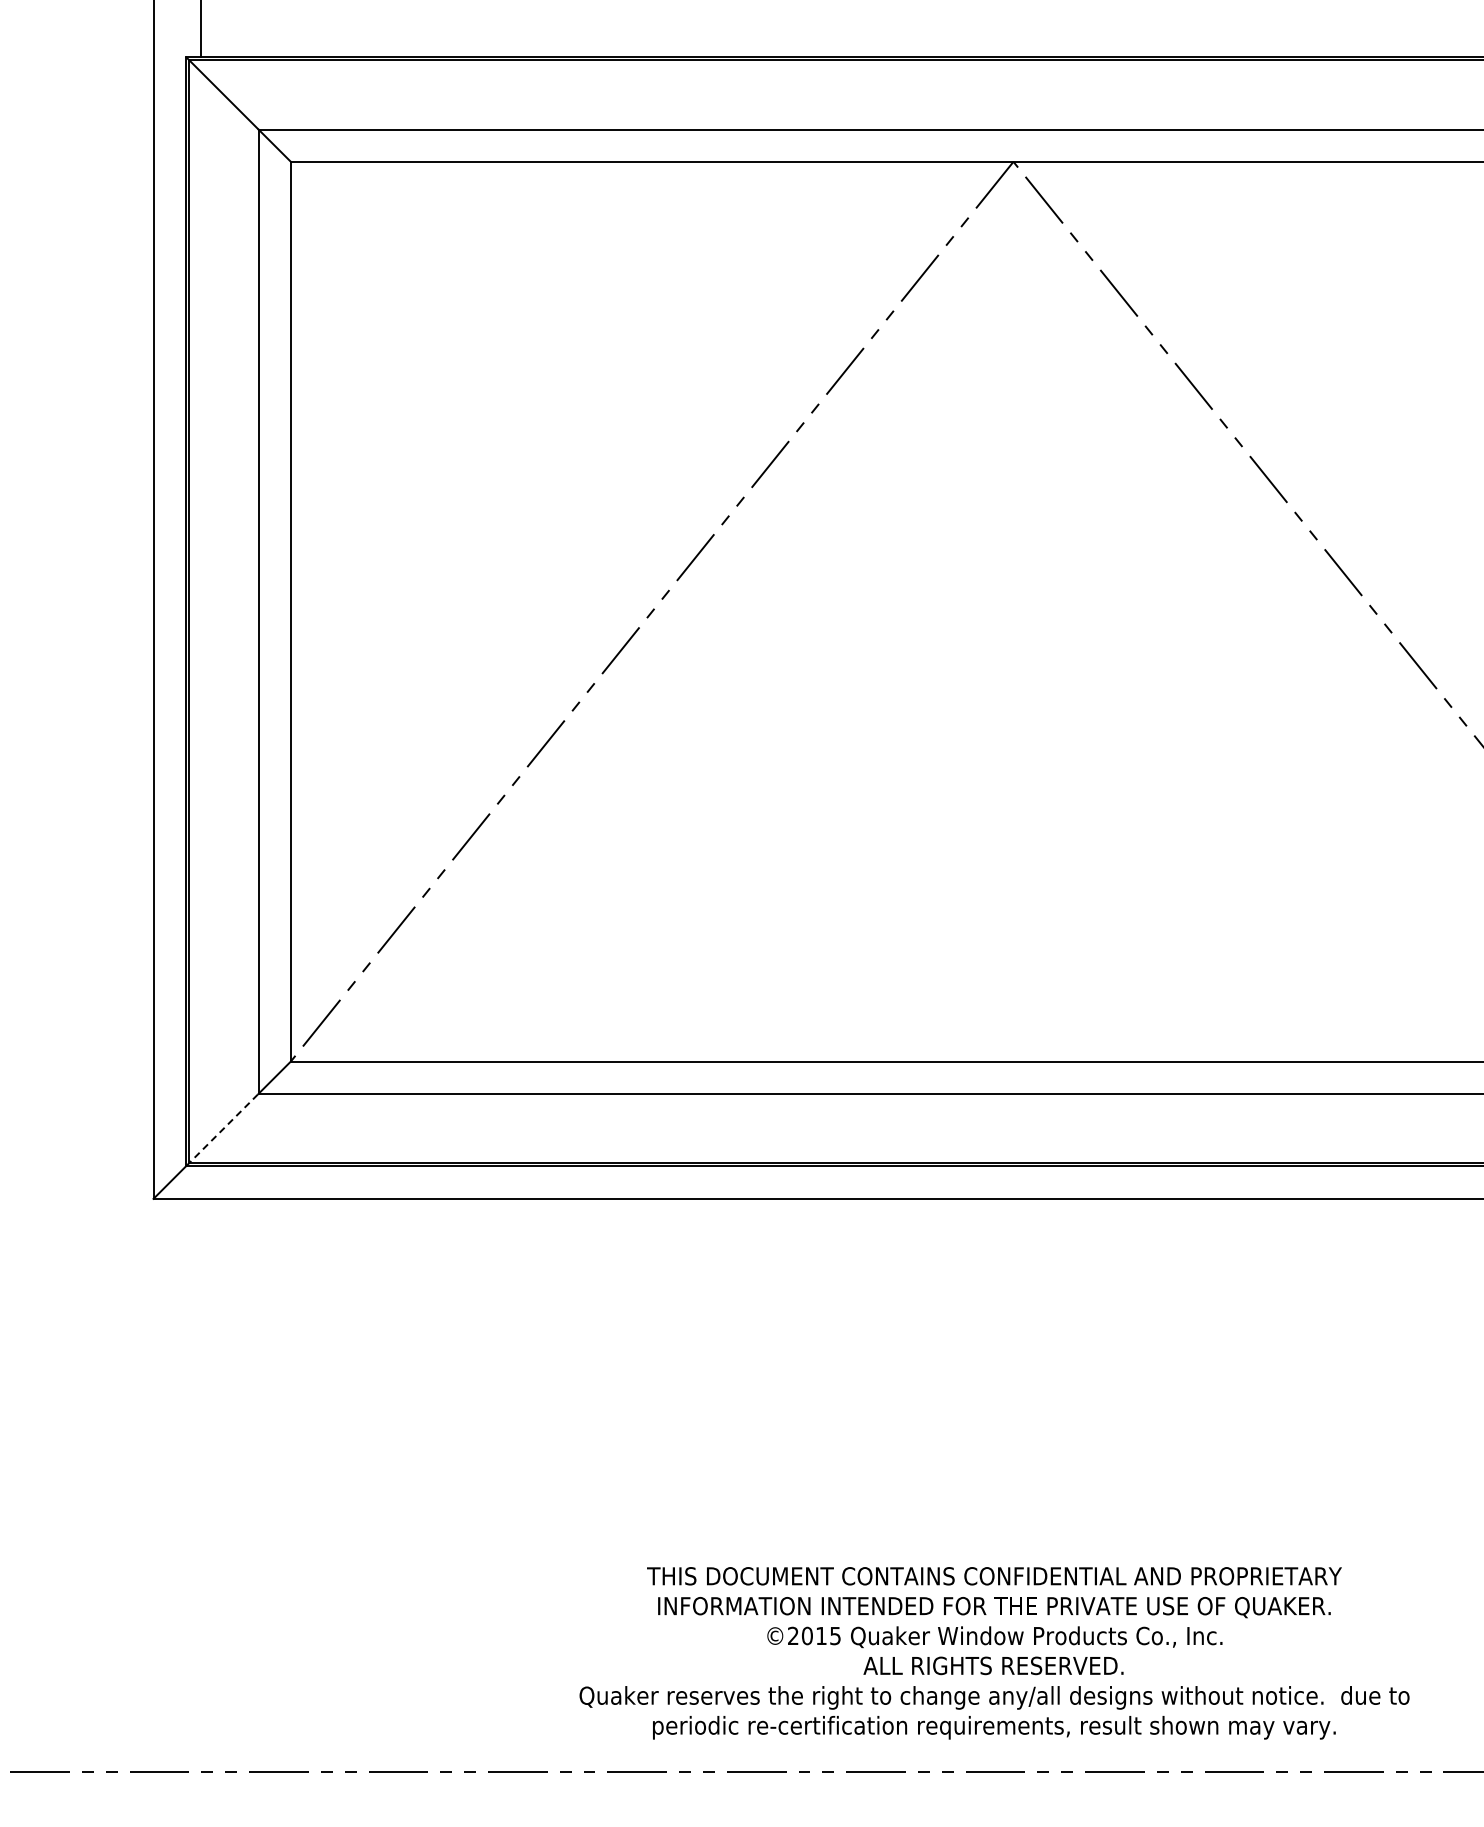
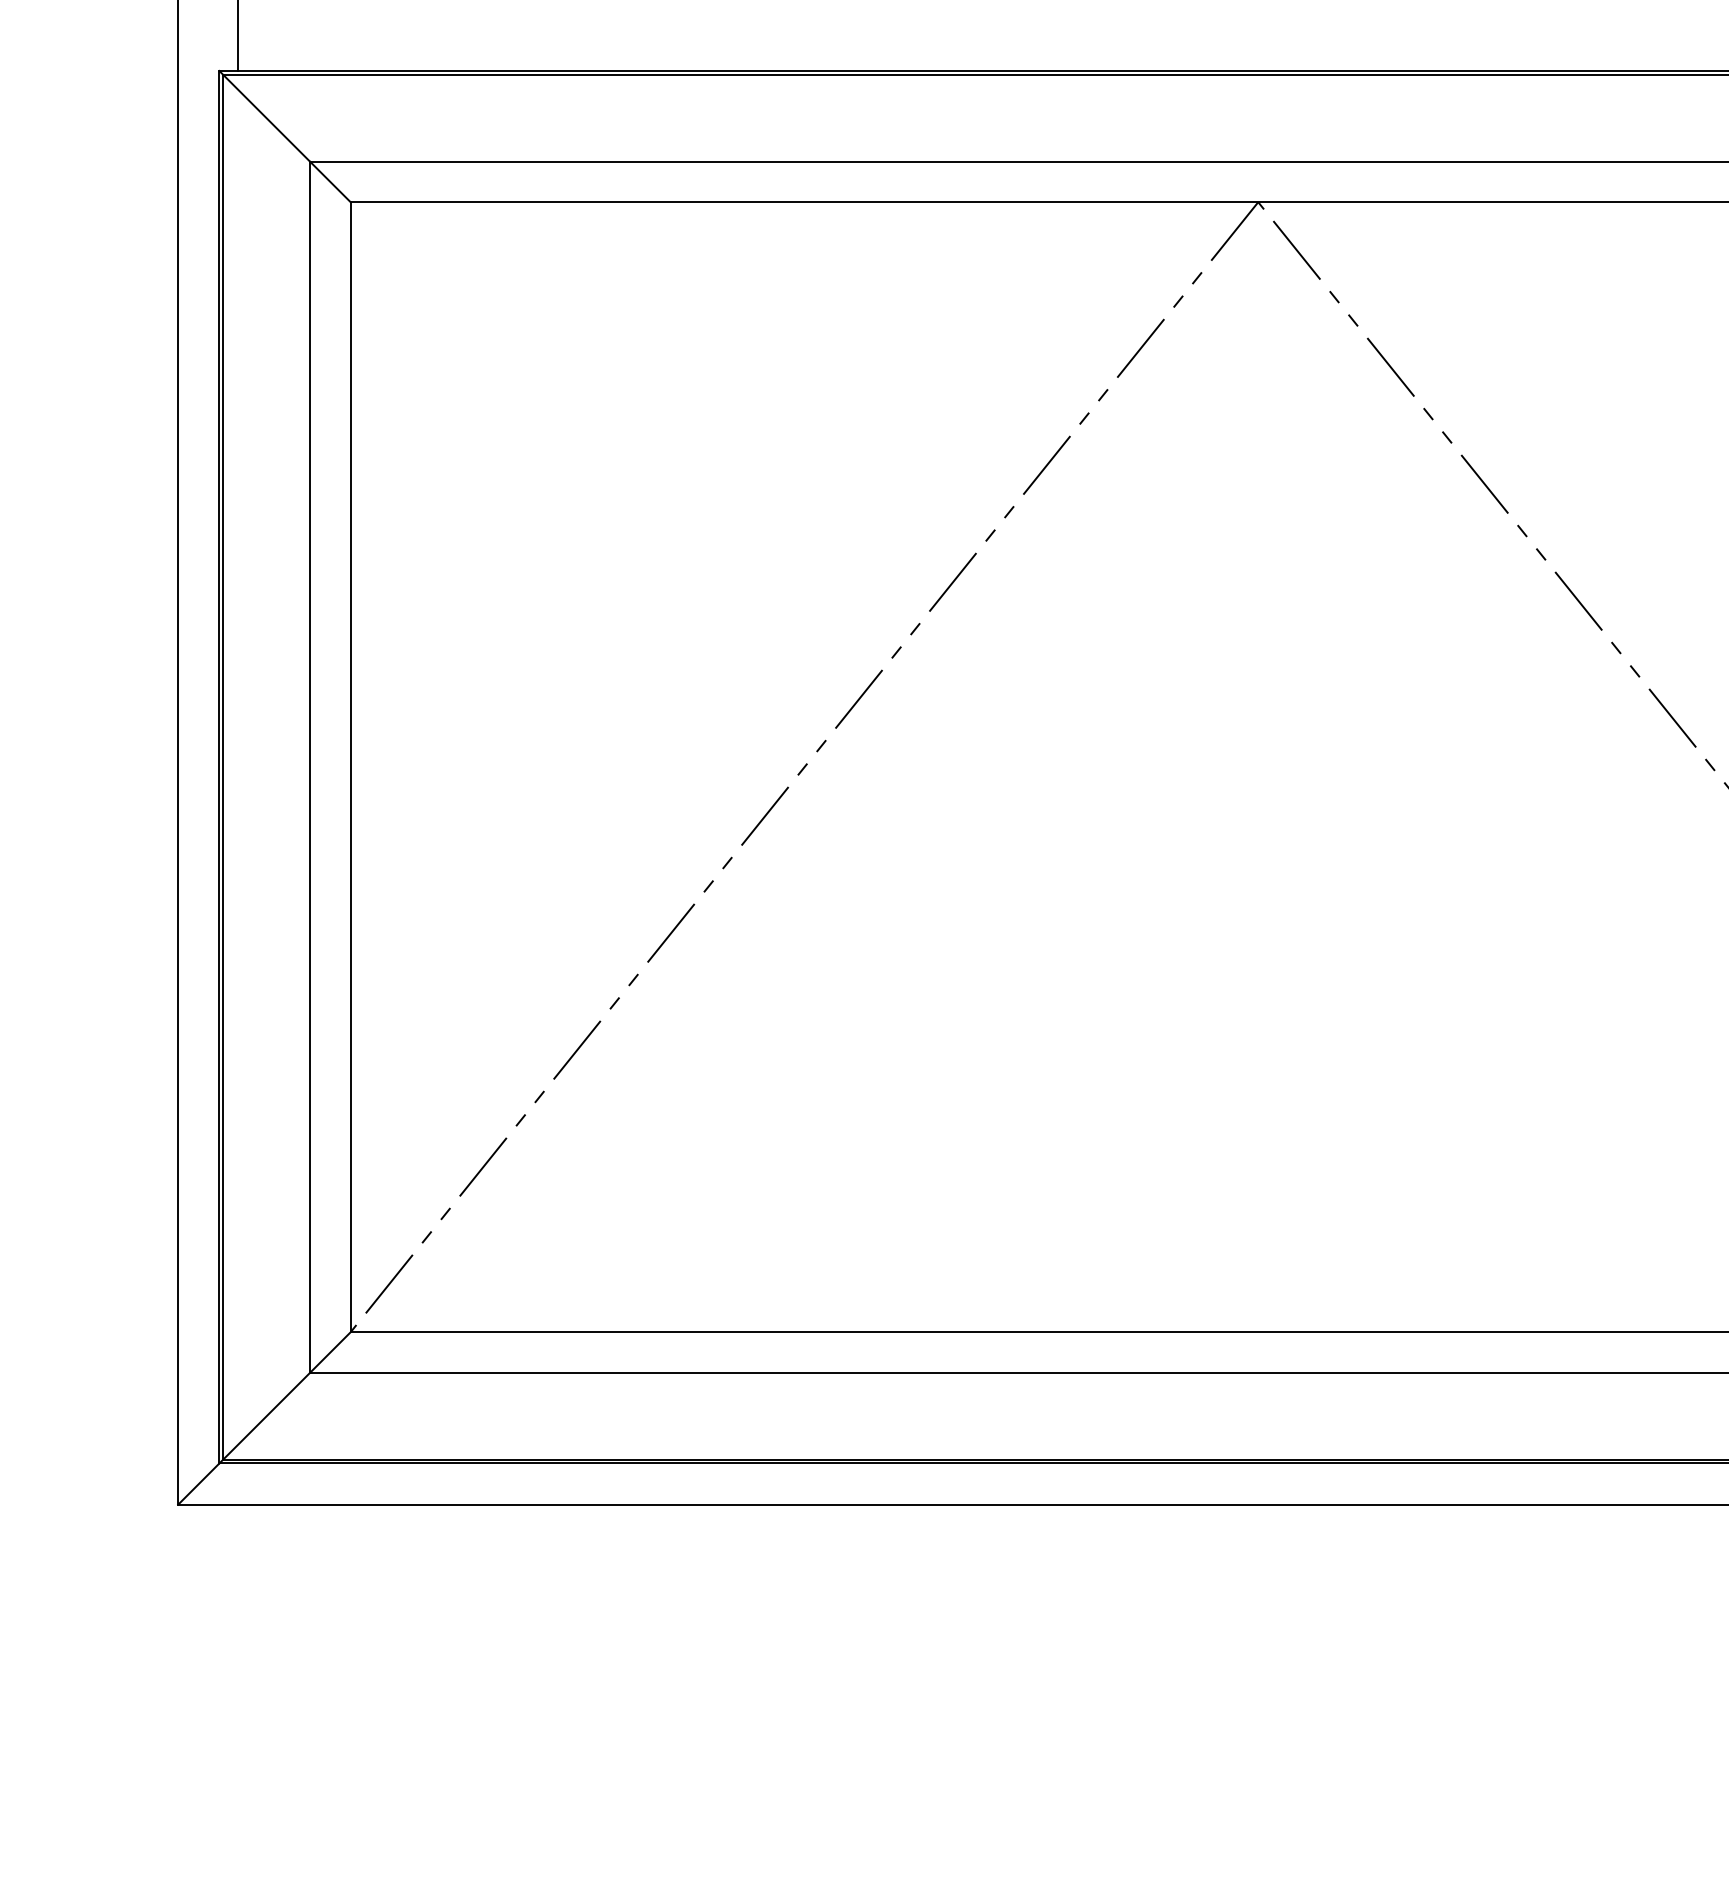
line: (222, 1129) -> (264, 1417), dashed -> solid

